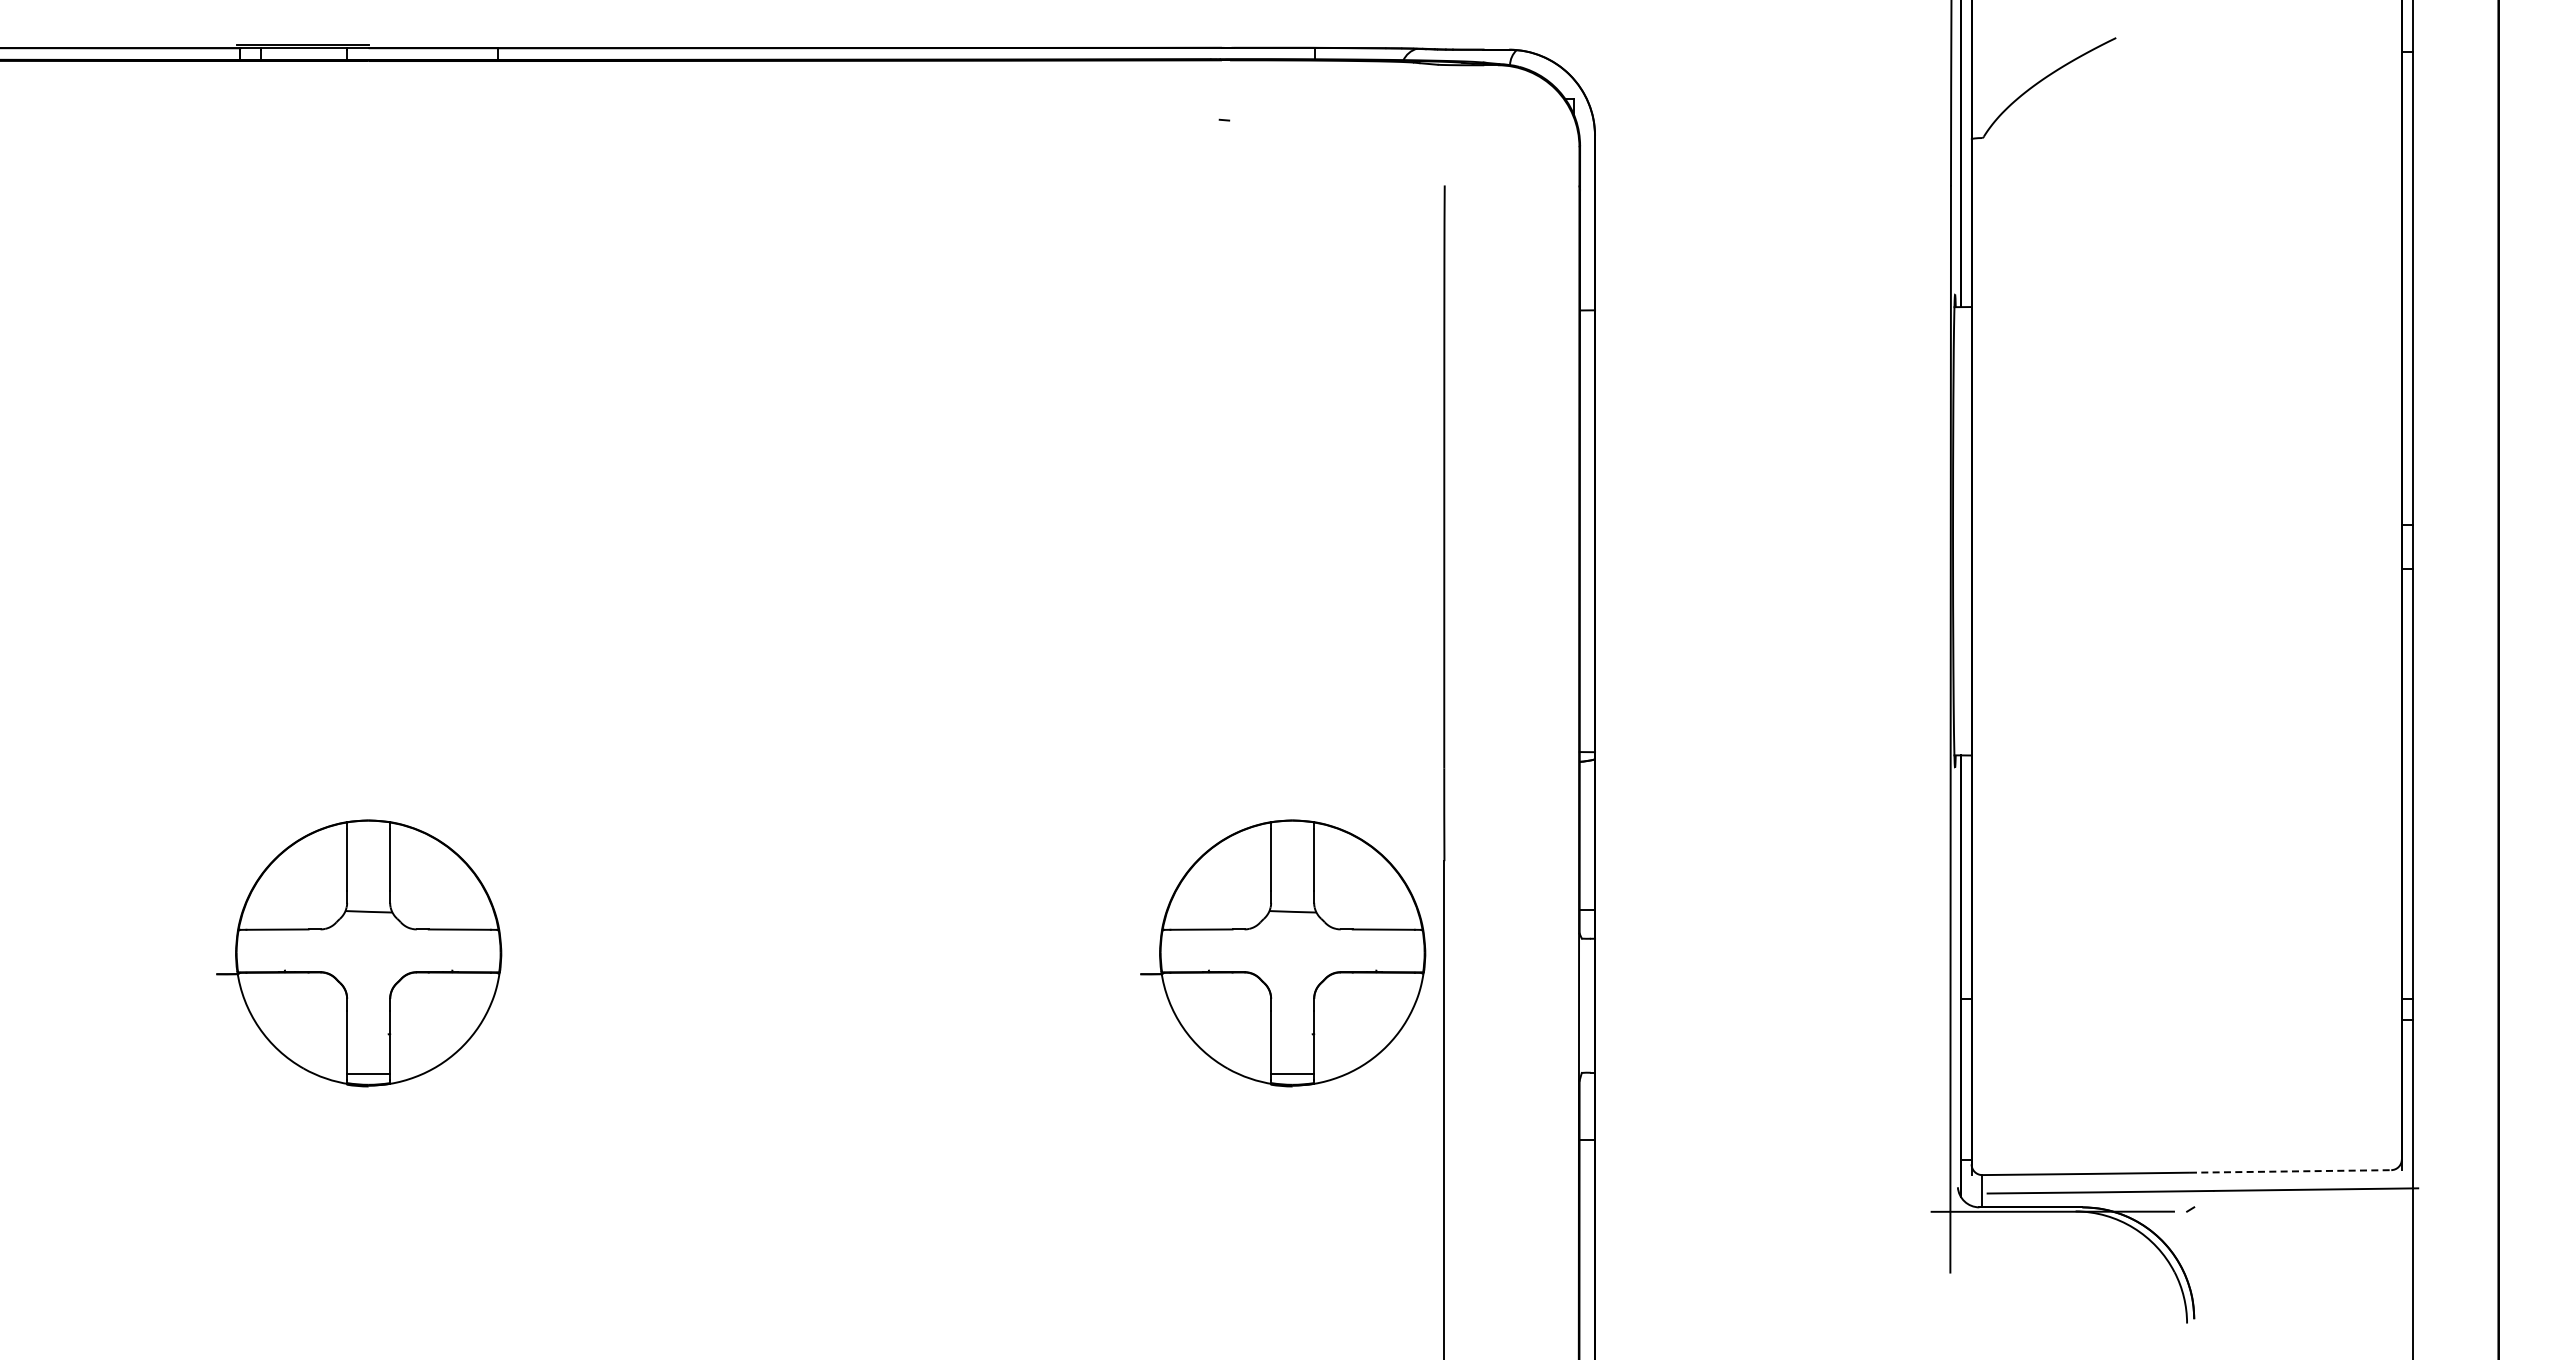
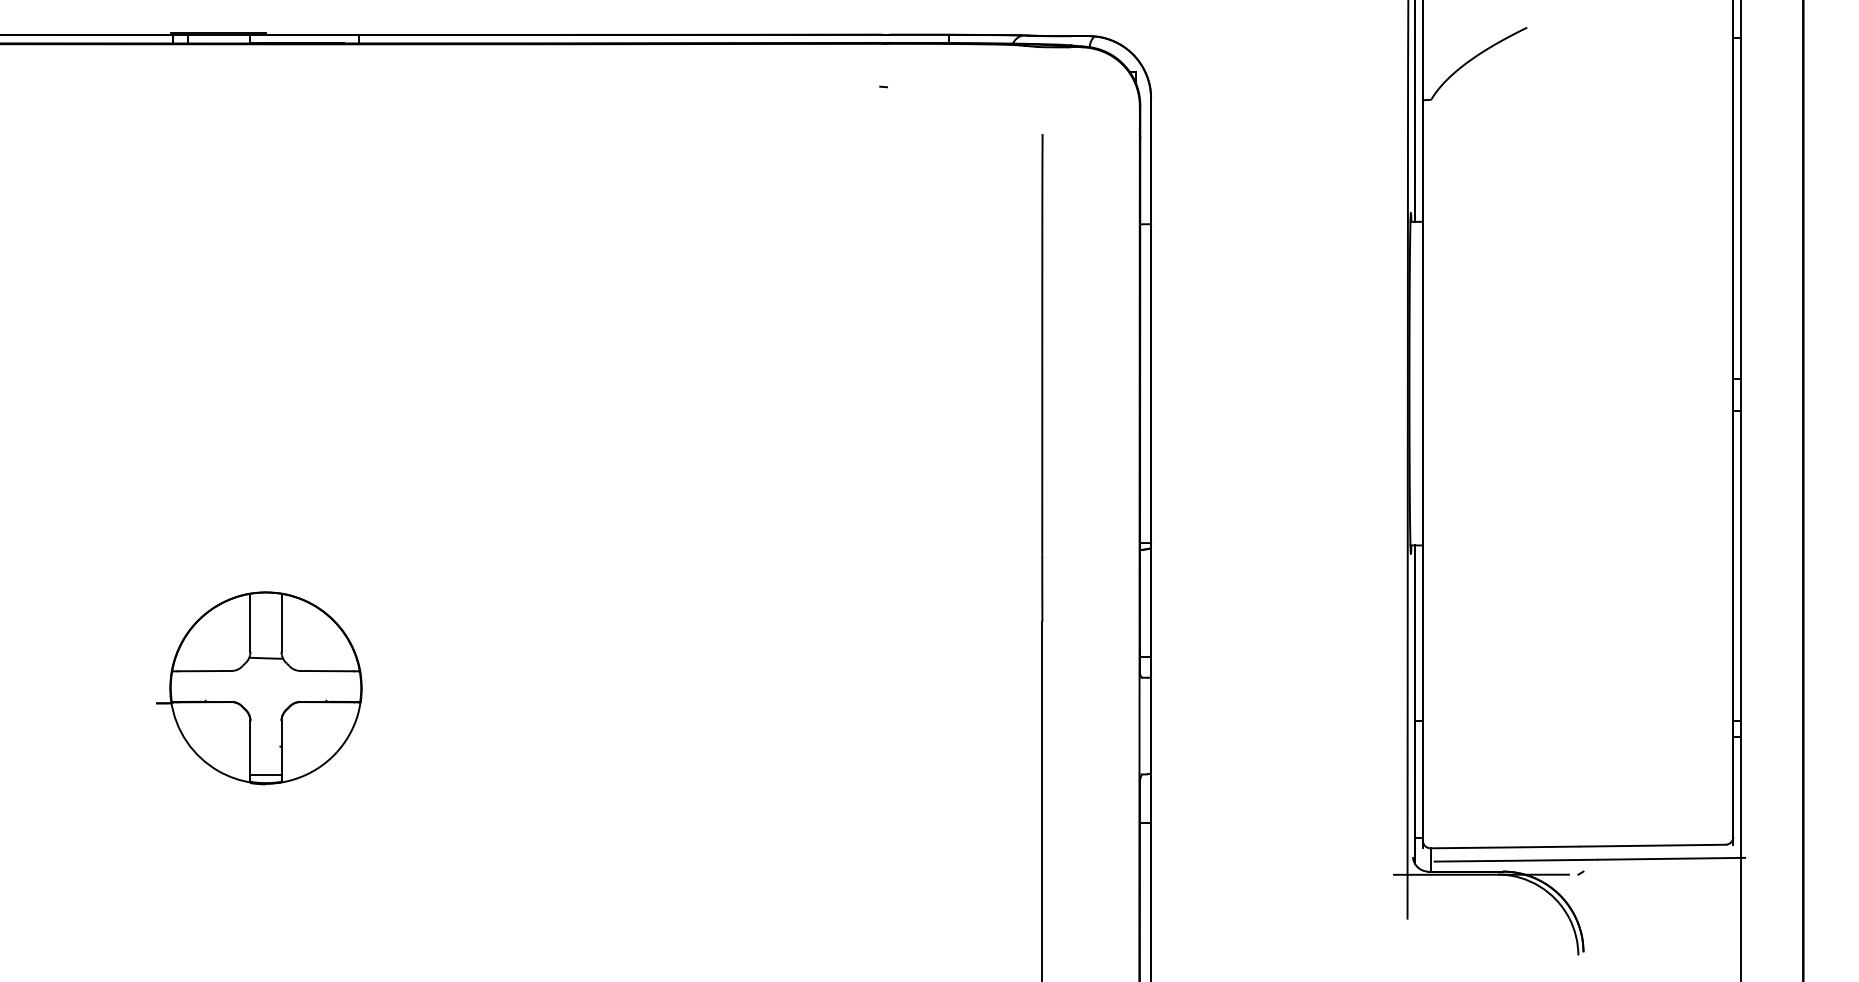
part: (1283, 953) -> (926, 688), removed
line: (2290, 1171) -> (1653, 845), dashed -> solid

